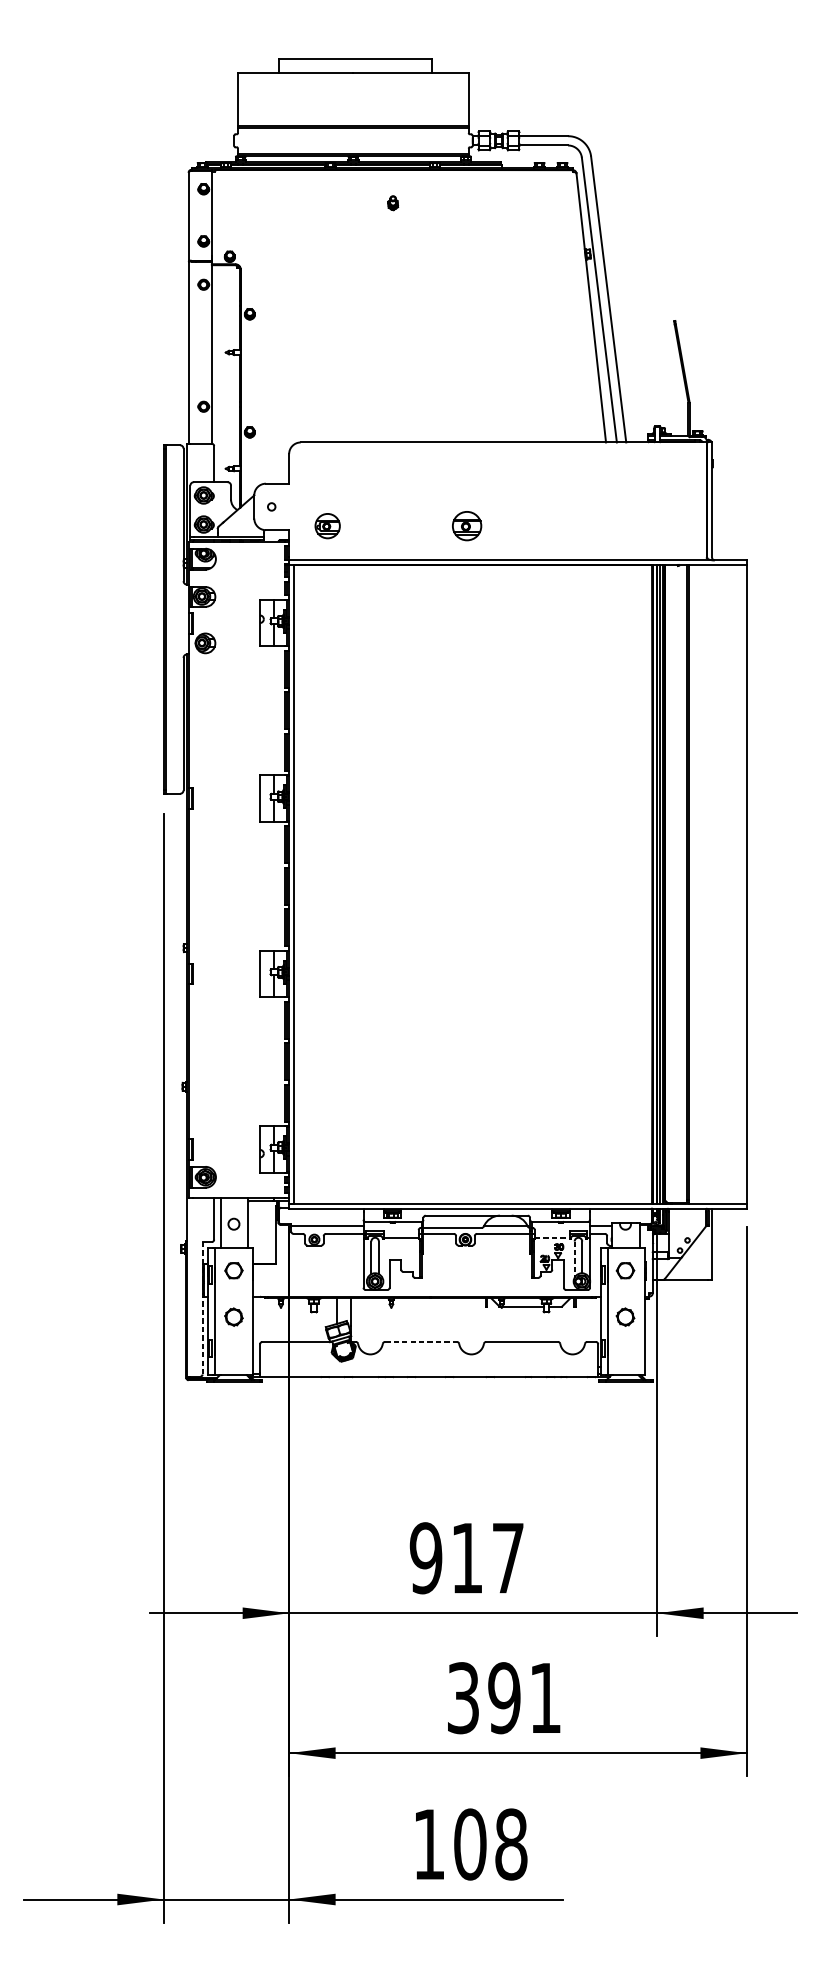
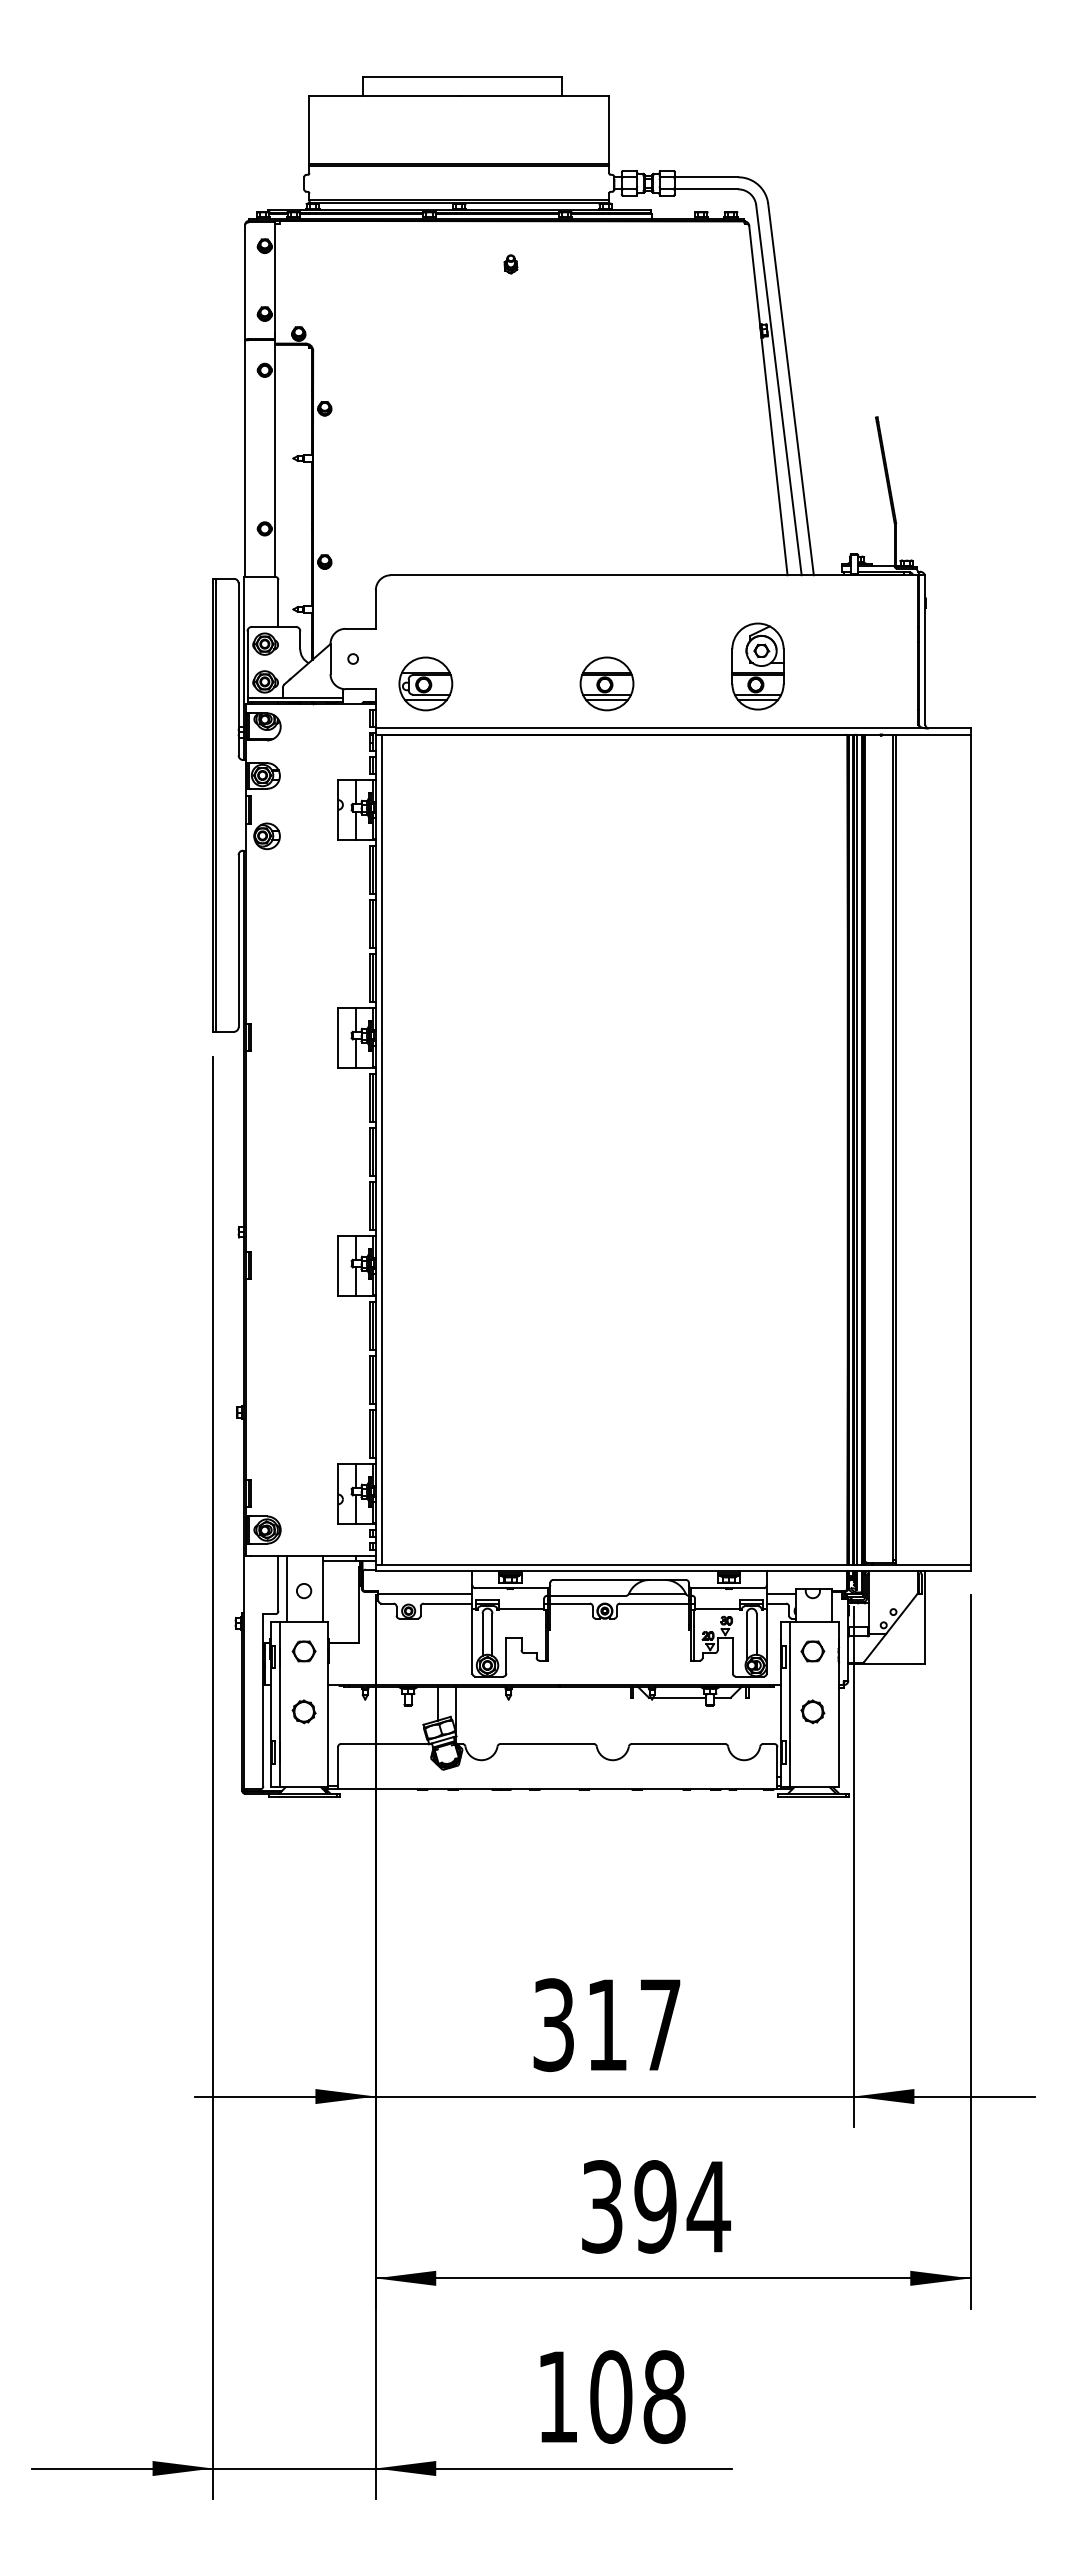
part: (582, 512) -> (757, 666), added
part: (327, 525) -> (425, 683), size x1.67
part: (466, 525) -> (606, 683), size x1.43
line: (552, 1237) -> (717, 1608), dashed -> solid
line: (574, 1259) -> (746, 1637), dashed -> solid
line: (202, 1308) -> (263, 1700), dashed -> solid
line: (421, 1342) -> (547, 1744), dashed -> solid
text: (425, 1557) -> (553, 2024), 917 -> 317
text: (545, 1697) -> (708, 2206), 391 -> 394

